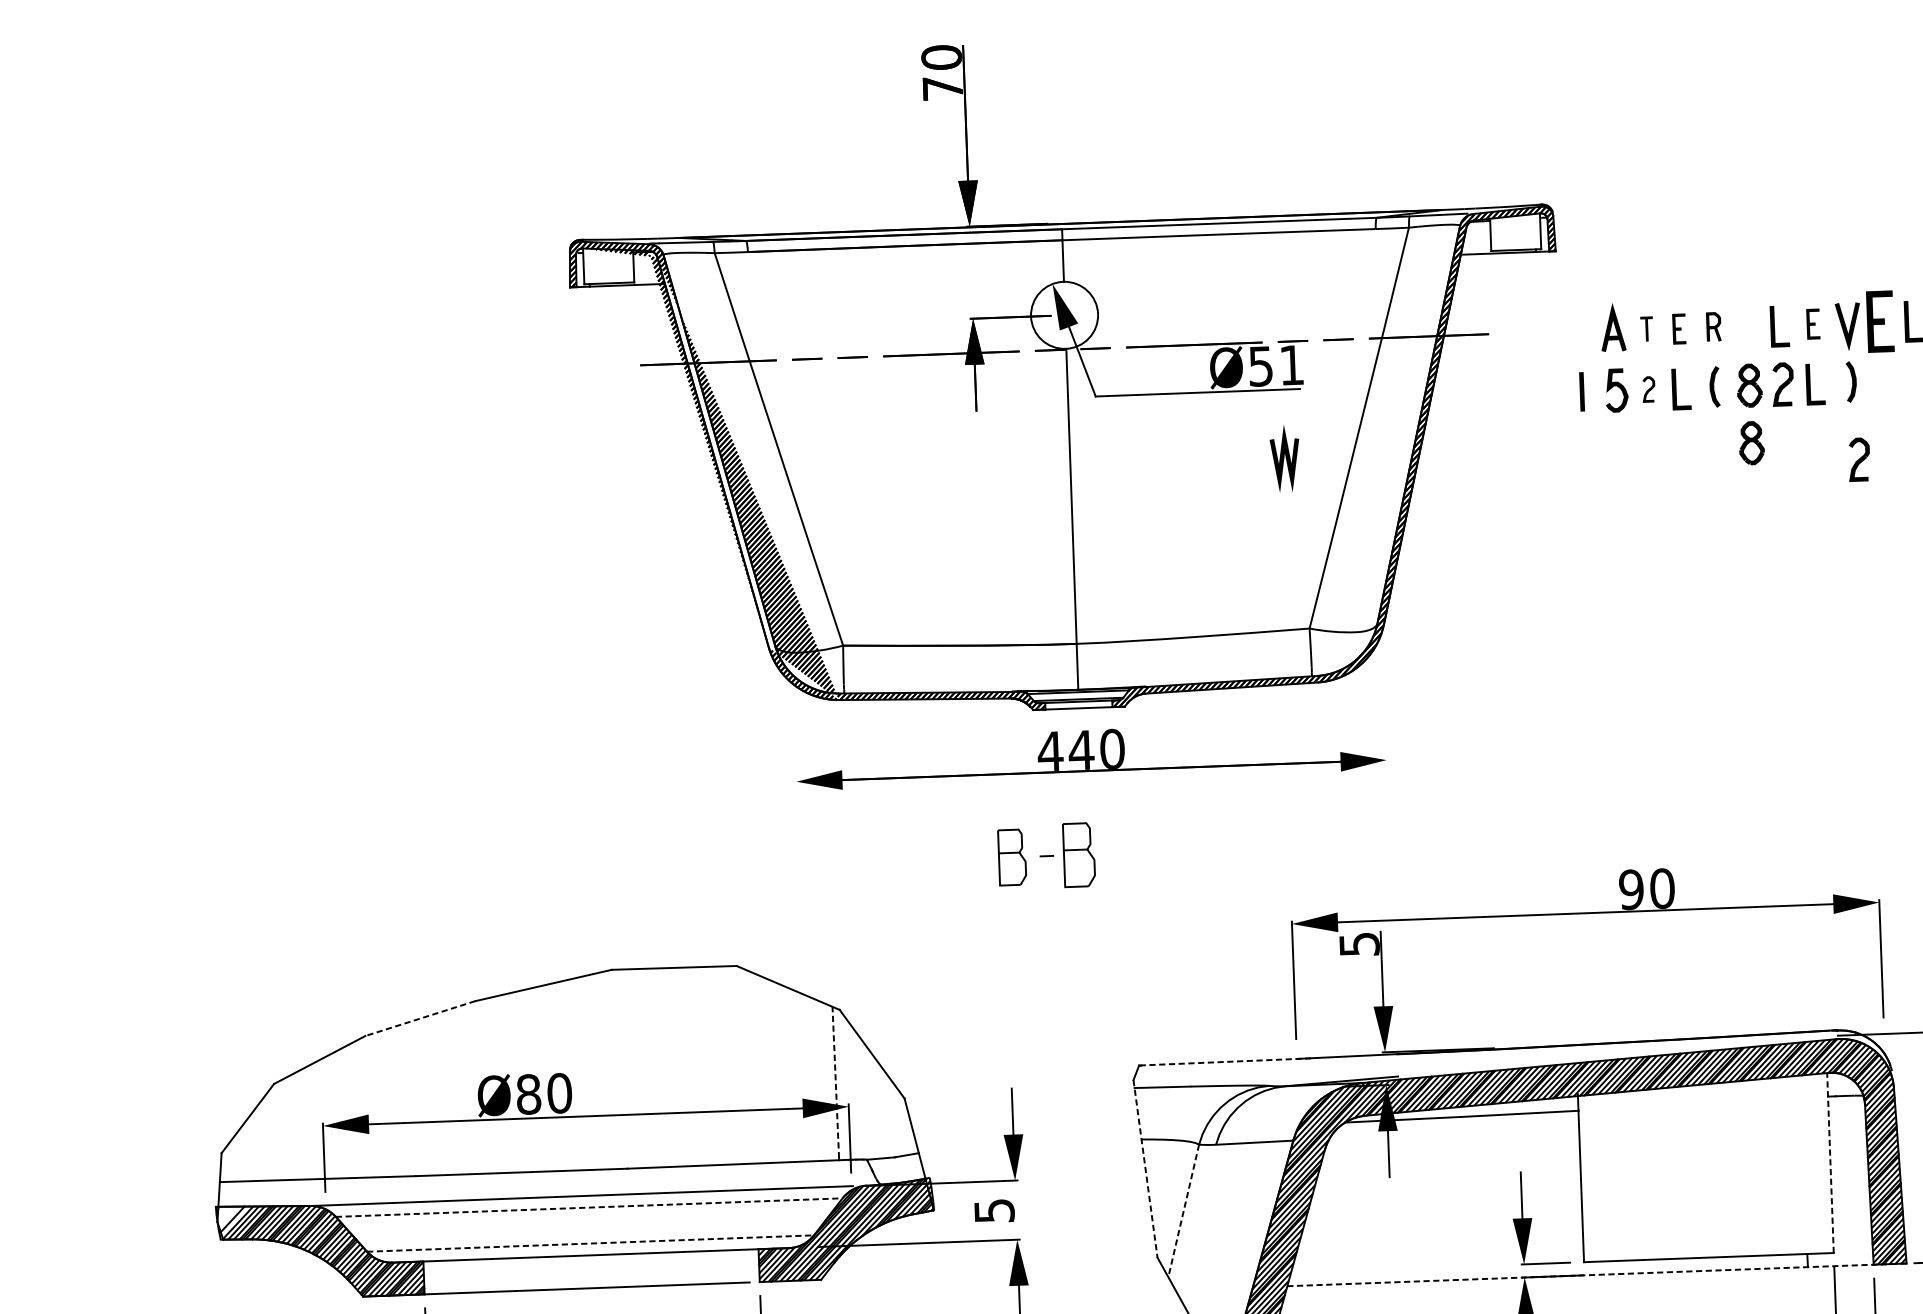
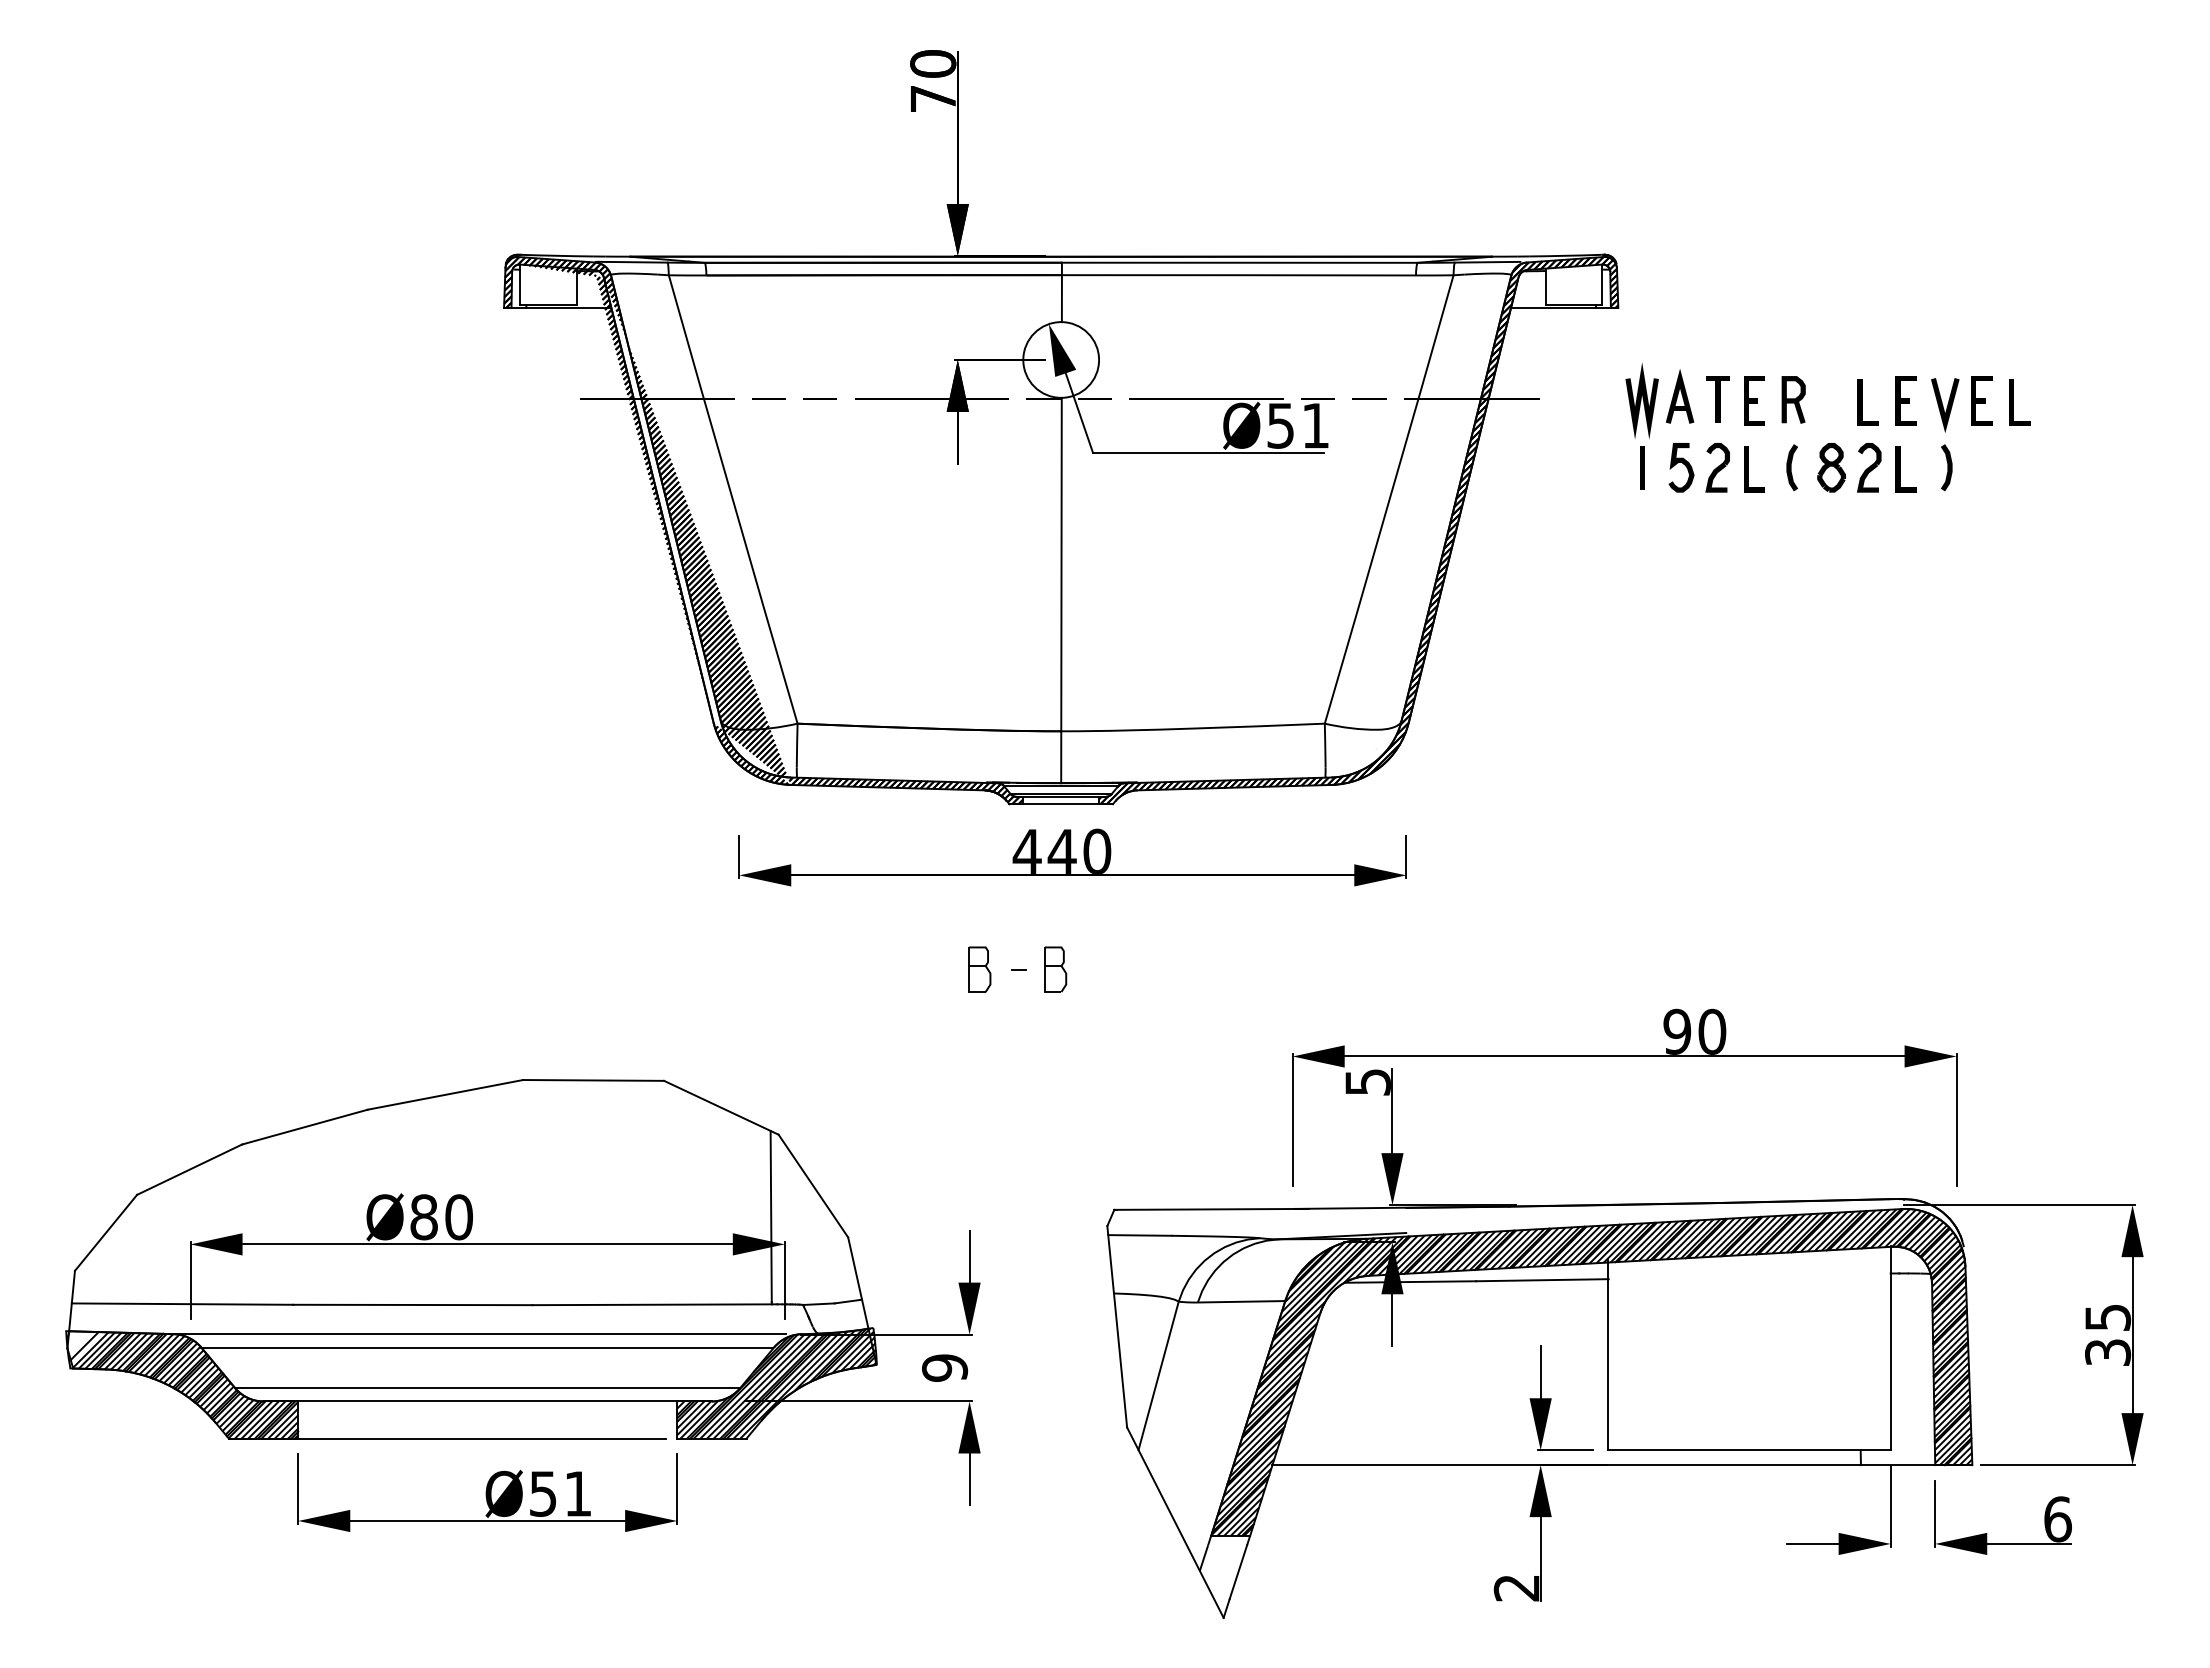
part: (1880, 321) -> (1981, 400), size x0.71
part: (1812, 323) -> (1905, 400), size x1.43
part: (1713, 326) -> (1793, 399), size x1.43
part: (1679, 328) -> (1754, 400), size x1.43
part: (1646, 329) -> (1717, 399), size x1.67
part: (1648, 389) -> (1717, 467), size x1.67
part: (1751, 442) -> (1831, 532), removed
line: (1284, 458) -> (1641, 400), moved
part: (1859, 459) -> (1952, 555), removed
line: (1386, 744) -> (1406, 857), added
line: (796, 765) -> (739, 857), added
part: (1079, 854) -> (1055, 969), size x0.62
part: (1012, 857) -> (979, 969), size x0.71
line: (420, 1018) -> (304, 1127), dashed -> solid
line: (1225, 1062) -> (1211, 1209), dashed -> solid
line: (836, 1082) -> (771, 1216), dashed -> solid
line: (1830, 1162) -> (1890, 1348), dashed -> solid
line: (1145, 1169) -> (1117, 1327), dashed -> solid
line: (588, 1207) -> (486, 1347), dashed -> solid
text: (994, 1210) -> (944, 1367), 5 -> 9
line: (1183, 1210) -> (1158, 1375), dashed -> solid
line: (590, 1243) -> (487, 1388), dashed -> solid
line: (1597, 1275) -> (1622, 1465), dashed -> solid

